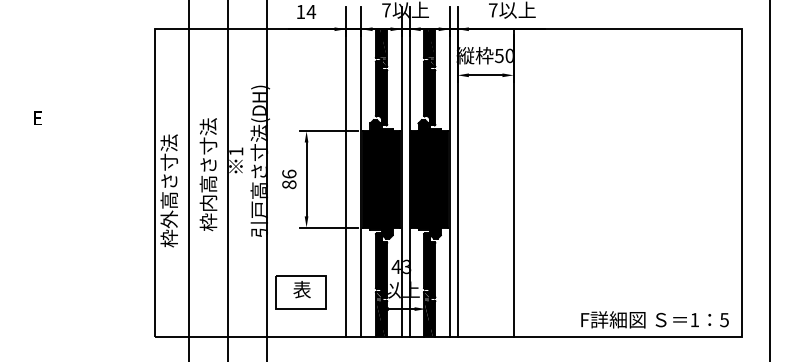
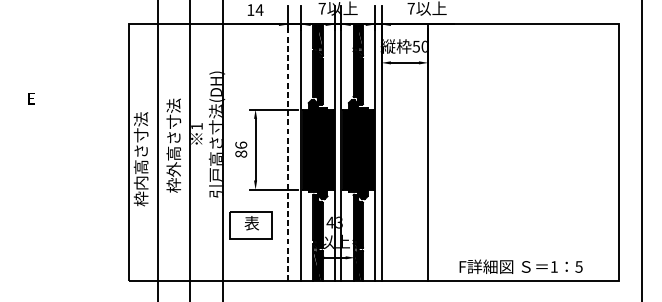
line: (345, 183) -> (288, 153), solid -> dashed
text: (208, 202) -> (173, 168), 枠内高さ寸法 -> 枠外高さ寸法
text: (169, 219) -> (141, 183), 枠外高さ寸法 -> 枠内高さ寸法
part: (300, 292) -> (250, 225), moved
text: (654, 319) -> (520, 266), moved

